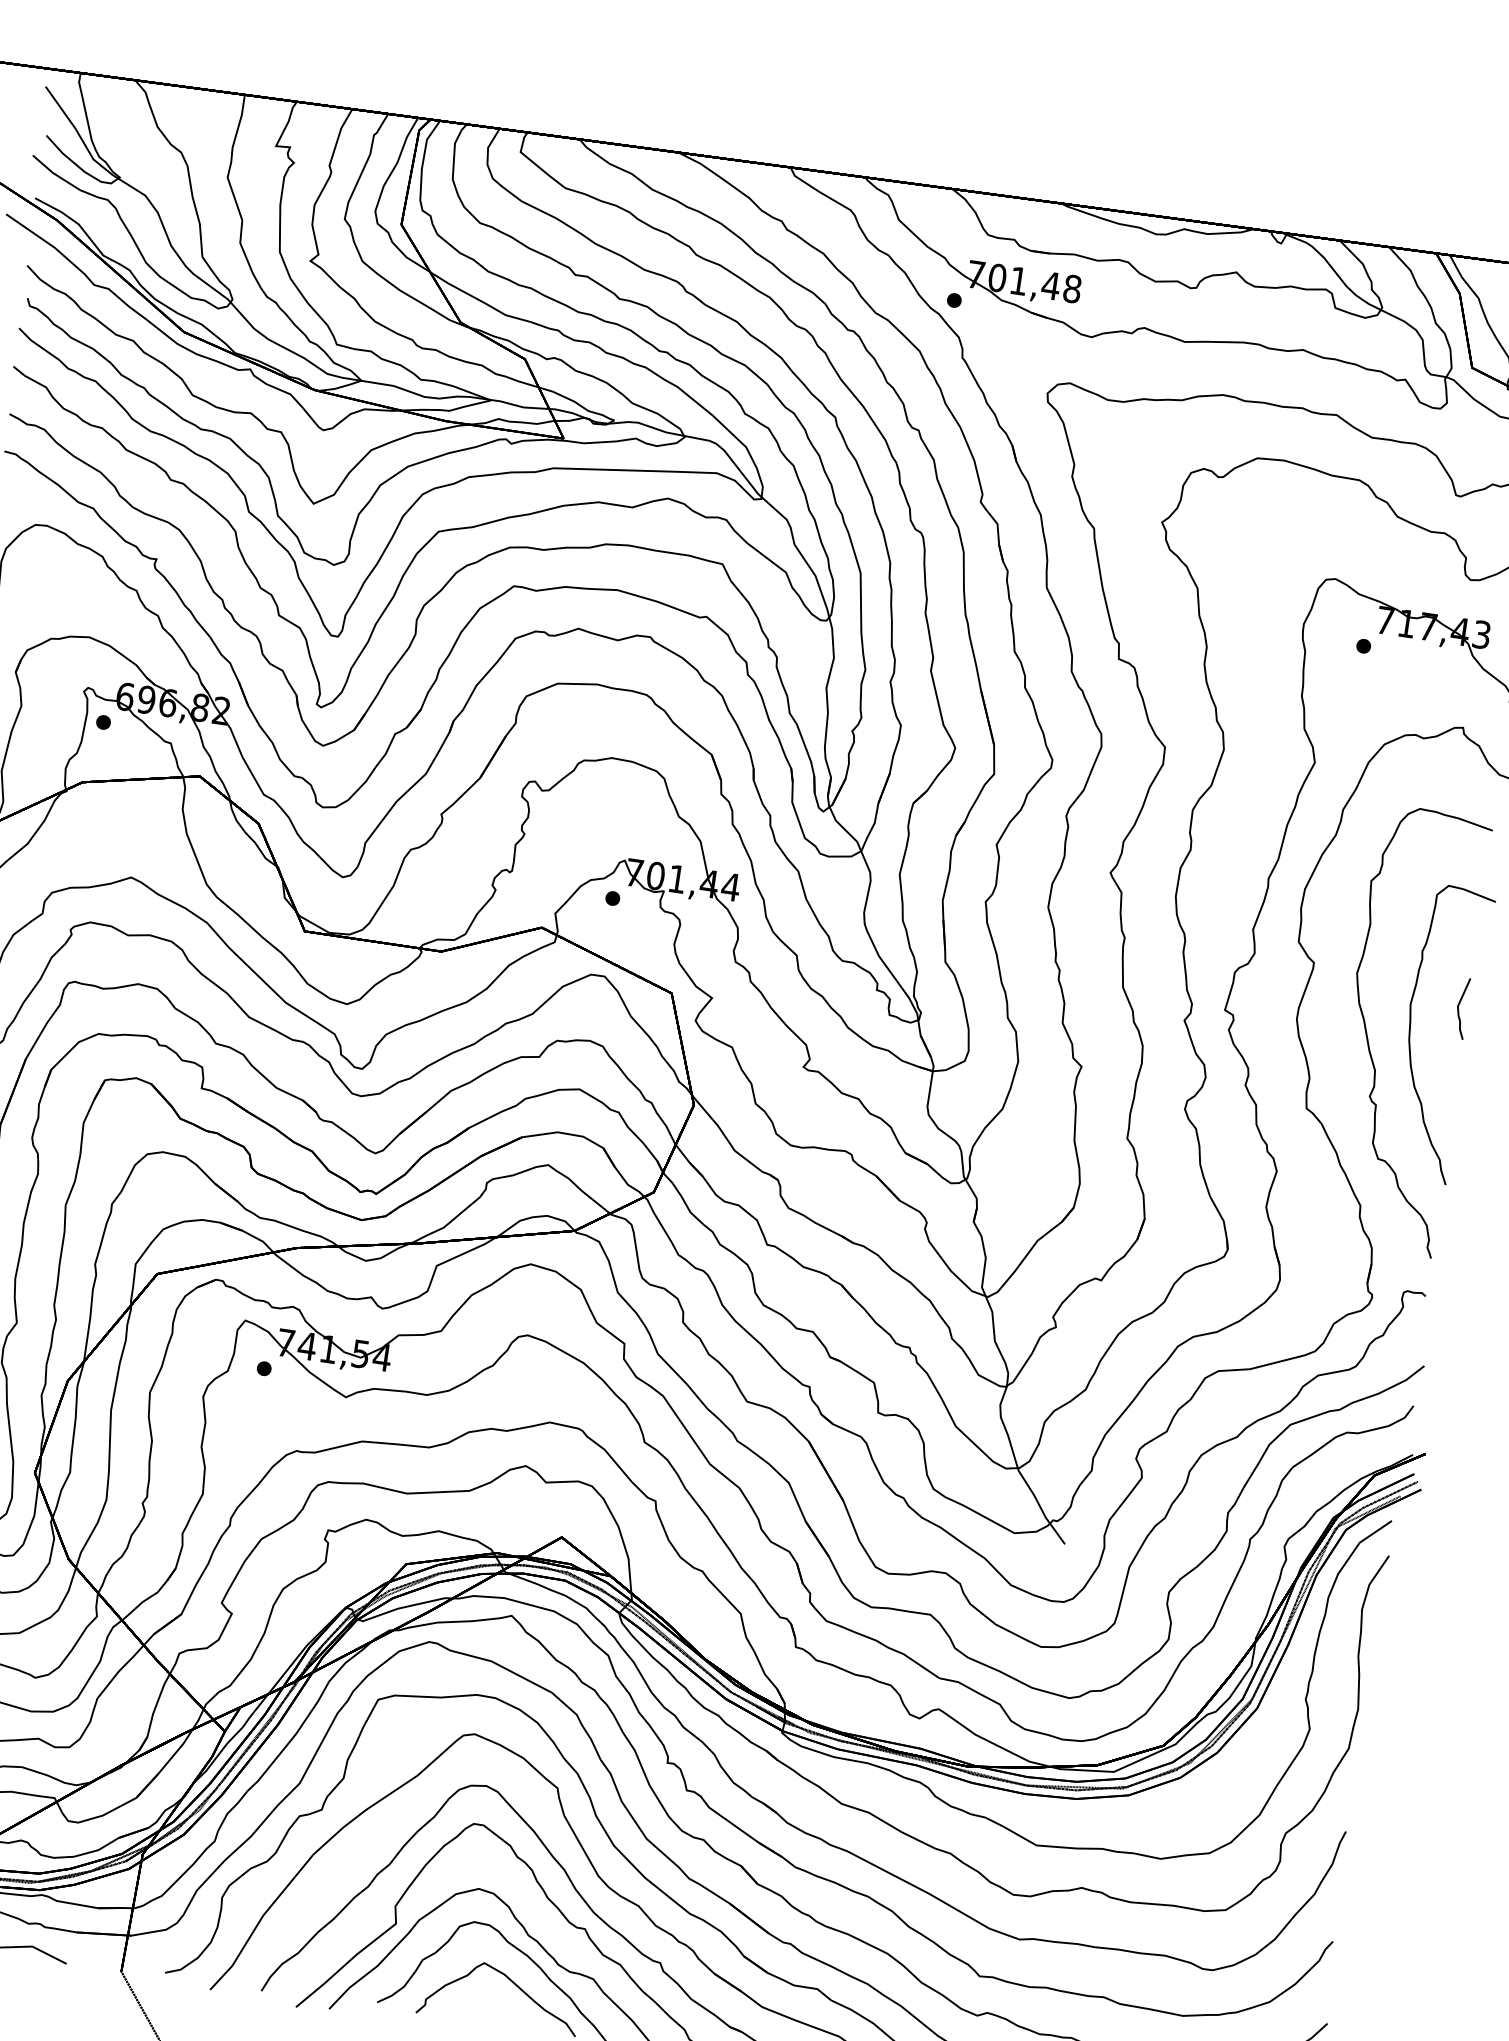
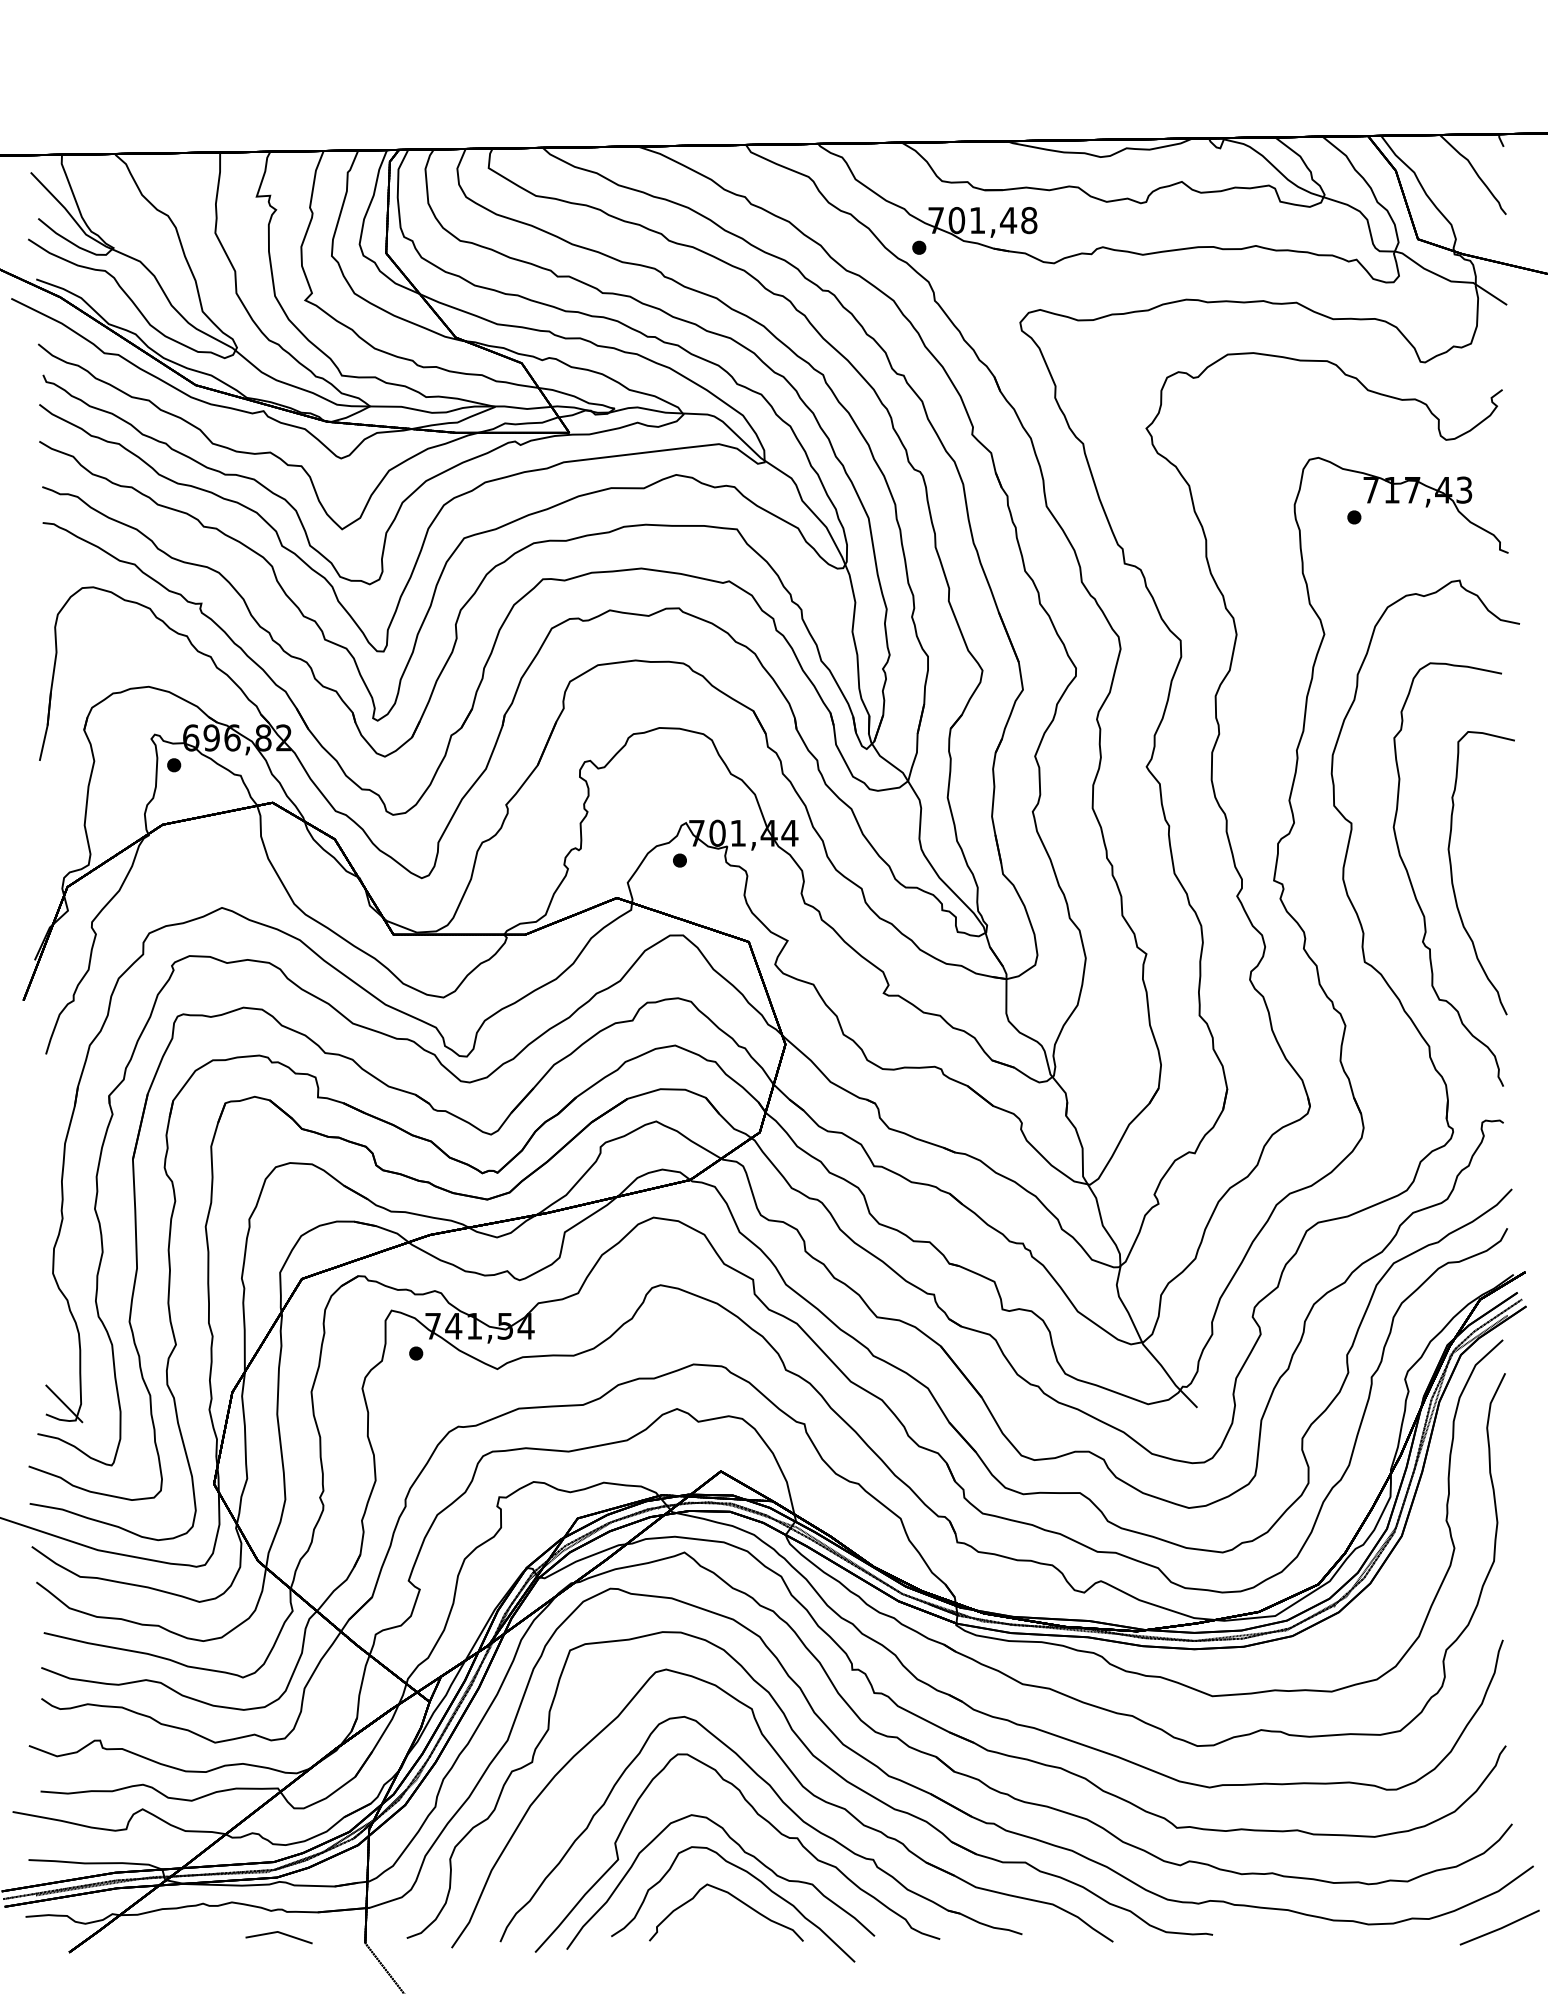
part: (1461, 1007) -> (1497, 845), removed

